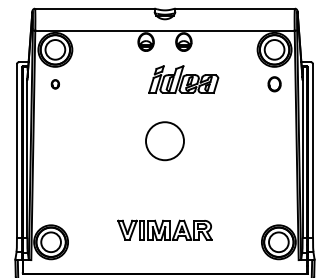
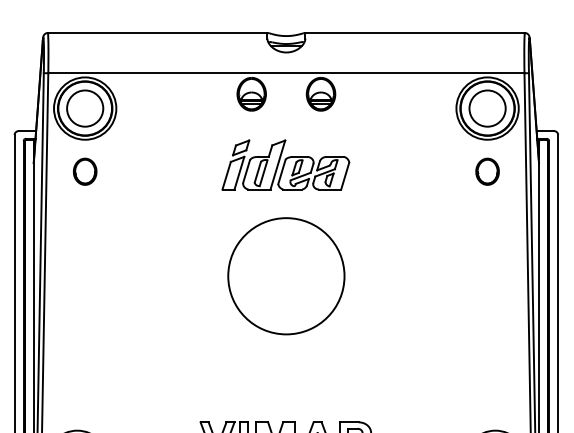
part: (183, 79) -> (285, 164), moved
part: (55, 84) -> (85, 172), size x1.67
circle: (164, 140) -> (285, 274), size x1.67

